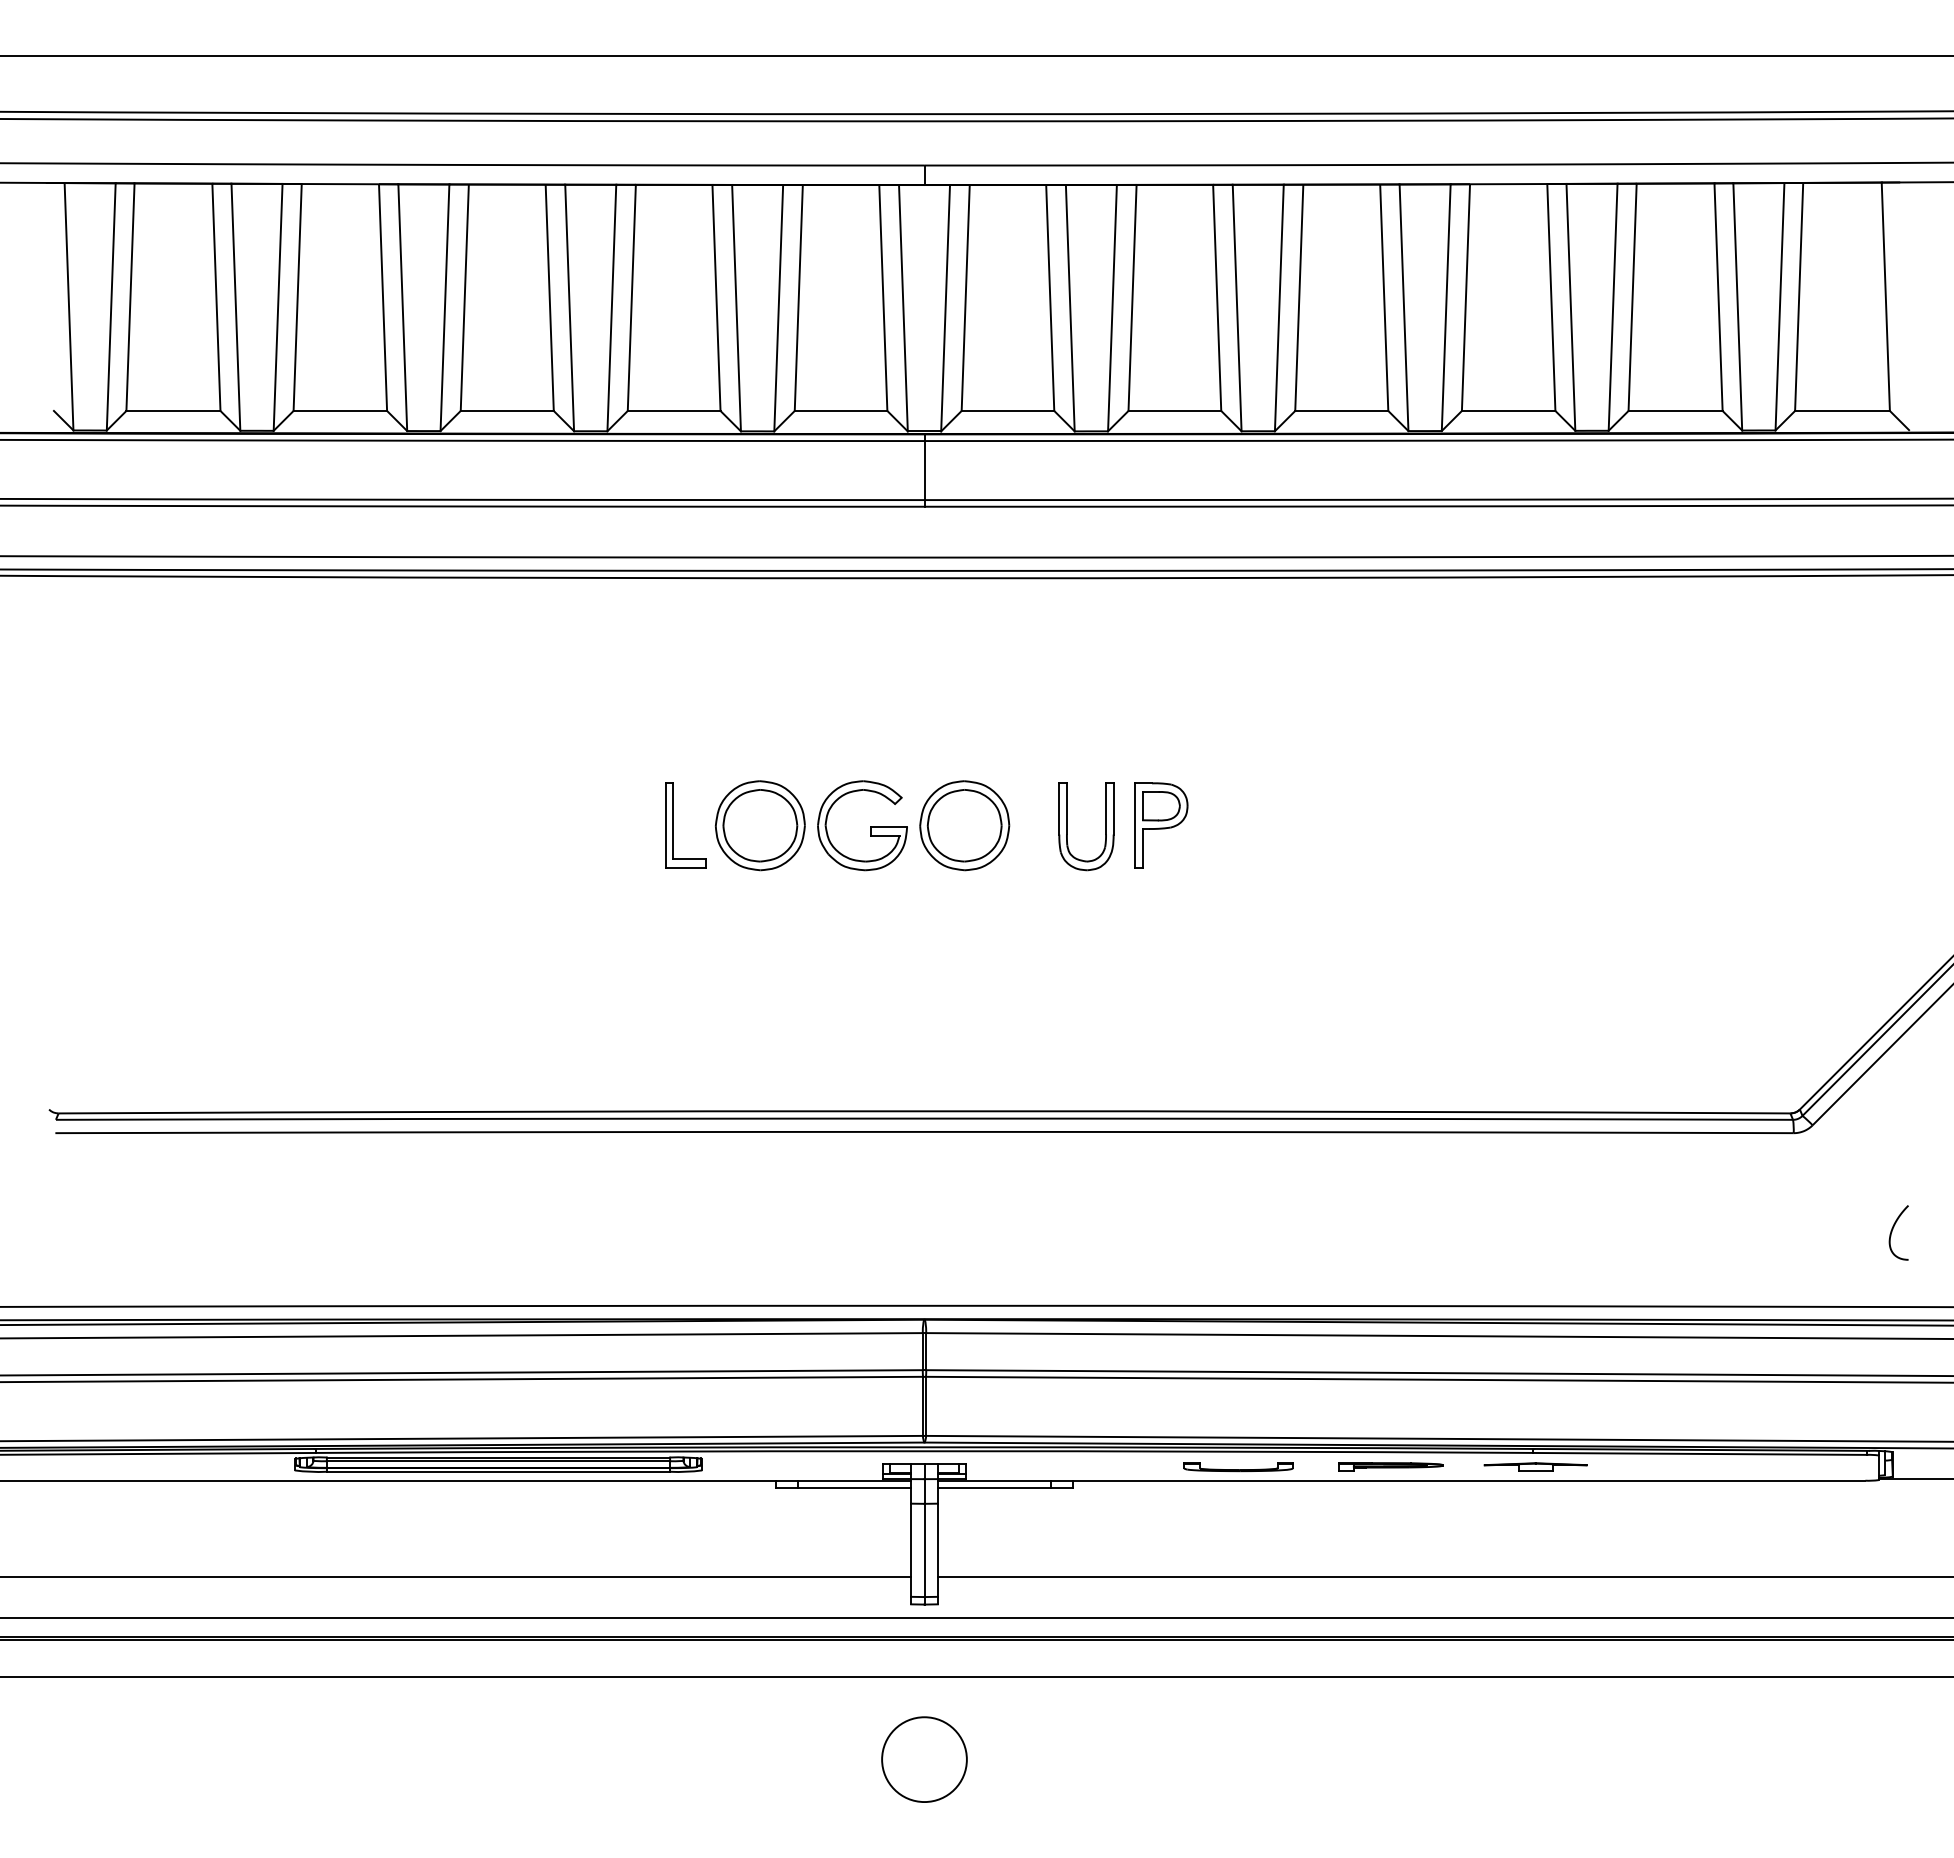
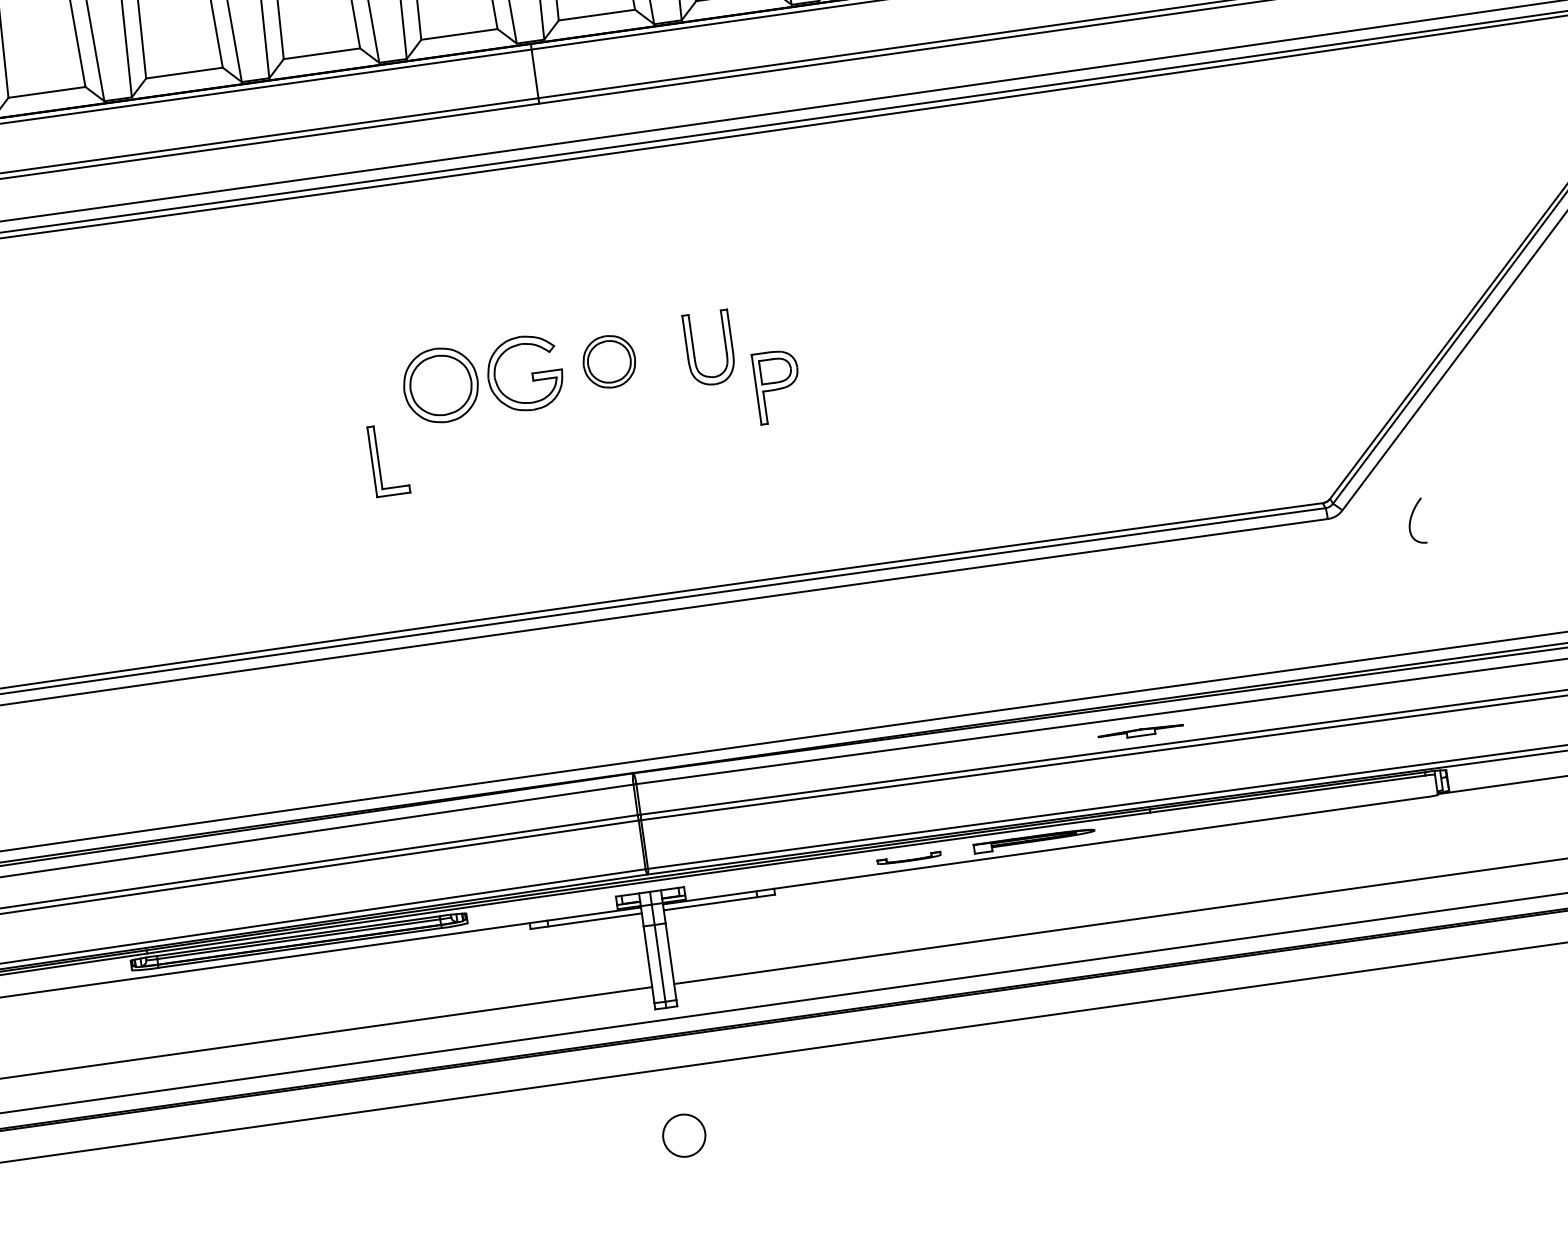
part: (673, 825) -> (378, 461), moved
part: (964, 825) -> (609, 361), size x0.7
part: (1161, 825) -> (778, 386), moved
curve: (1893, 1229) -> (1411, 519), moved
part: (1390, 1466) -> (1034, 840), size x1.4
part: (1535, 1466) -> (1140, 732), moved
part: (1238, 1467) -> (909, 858), size x0.7
circle: (924, 1759) -> (684, 1135), size x0.6

